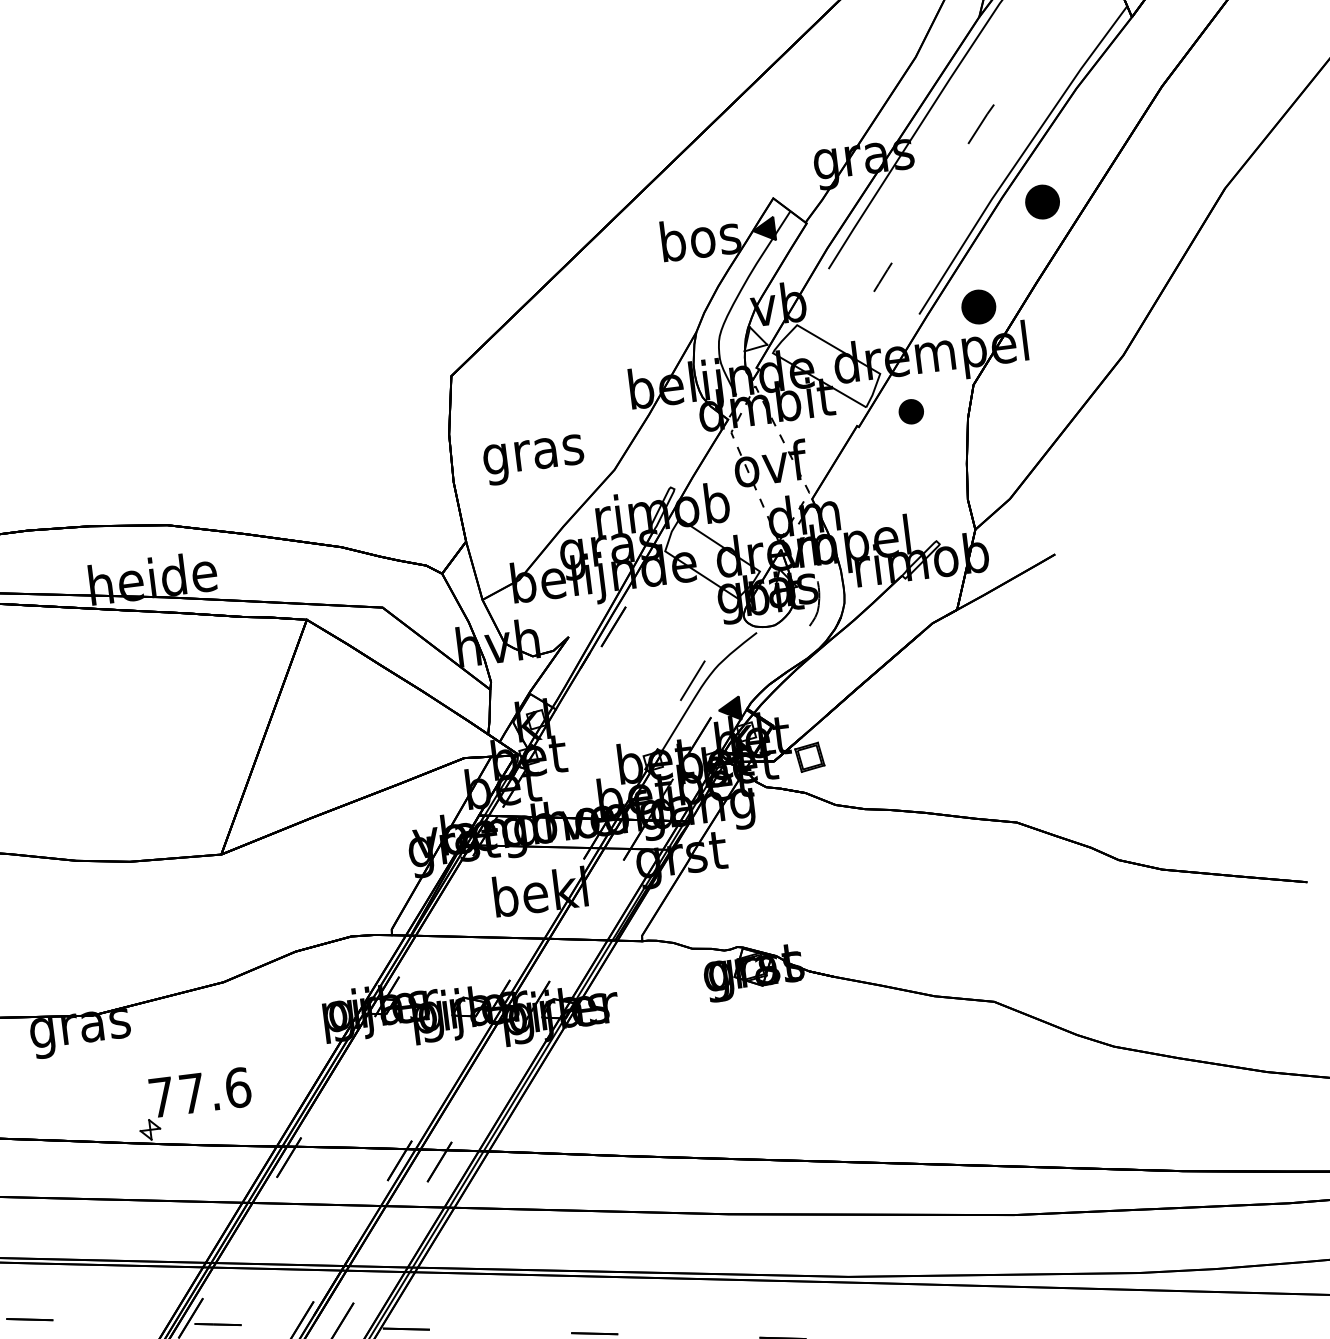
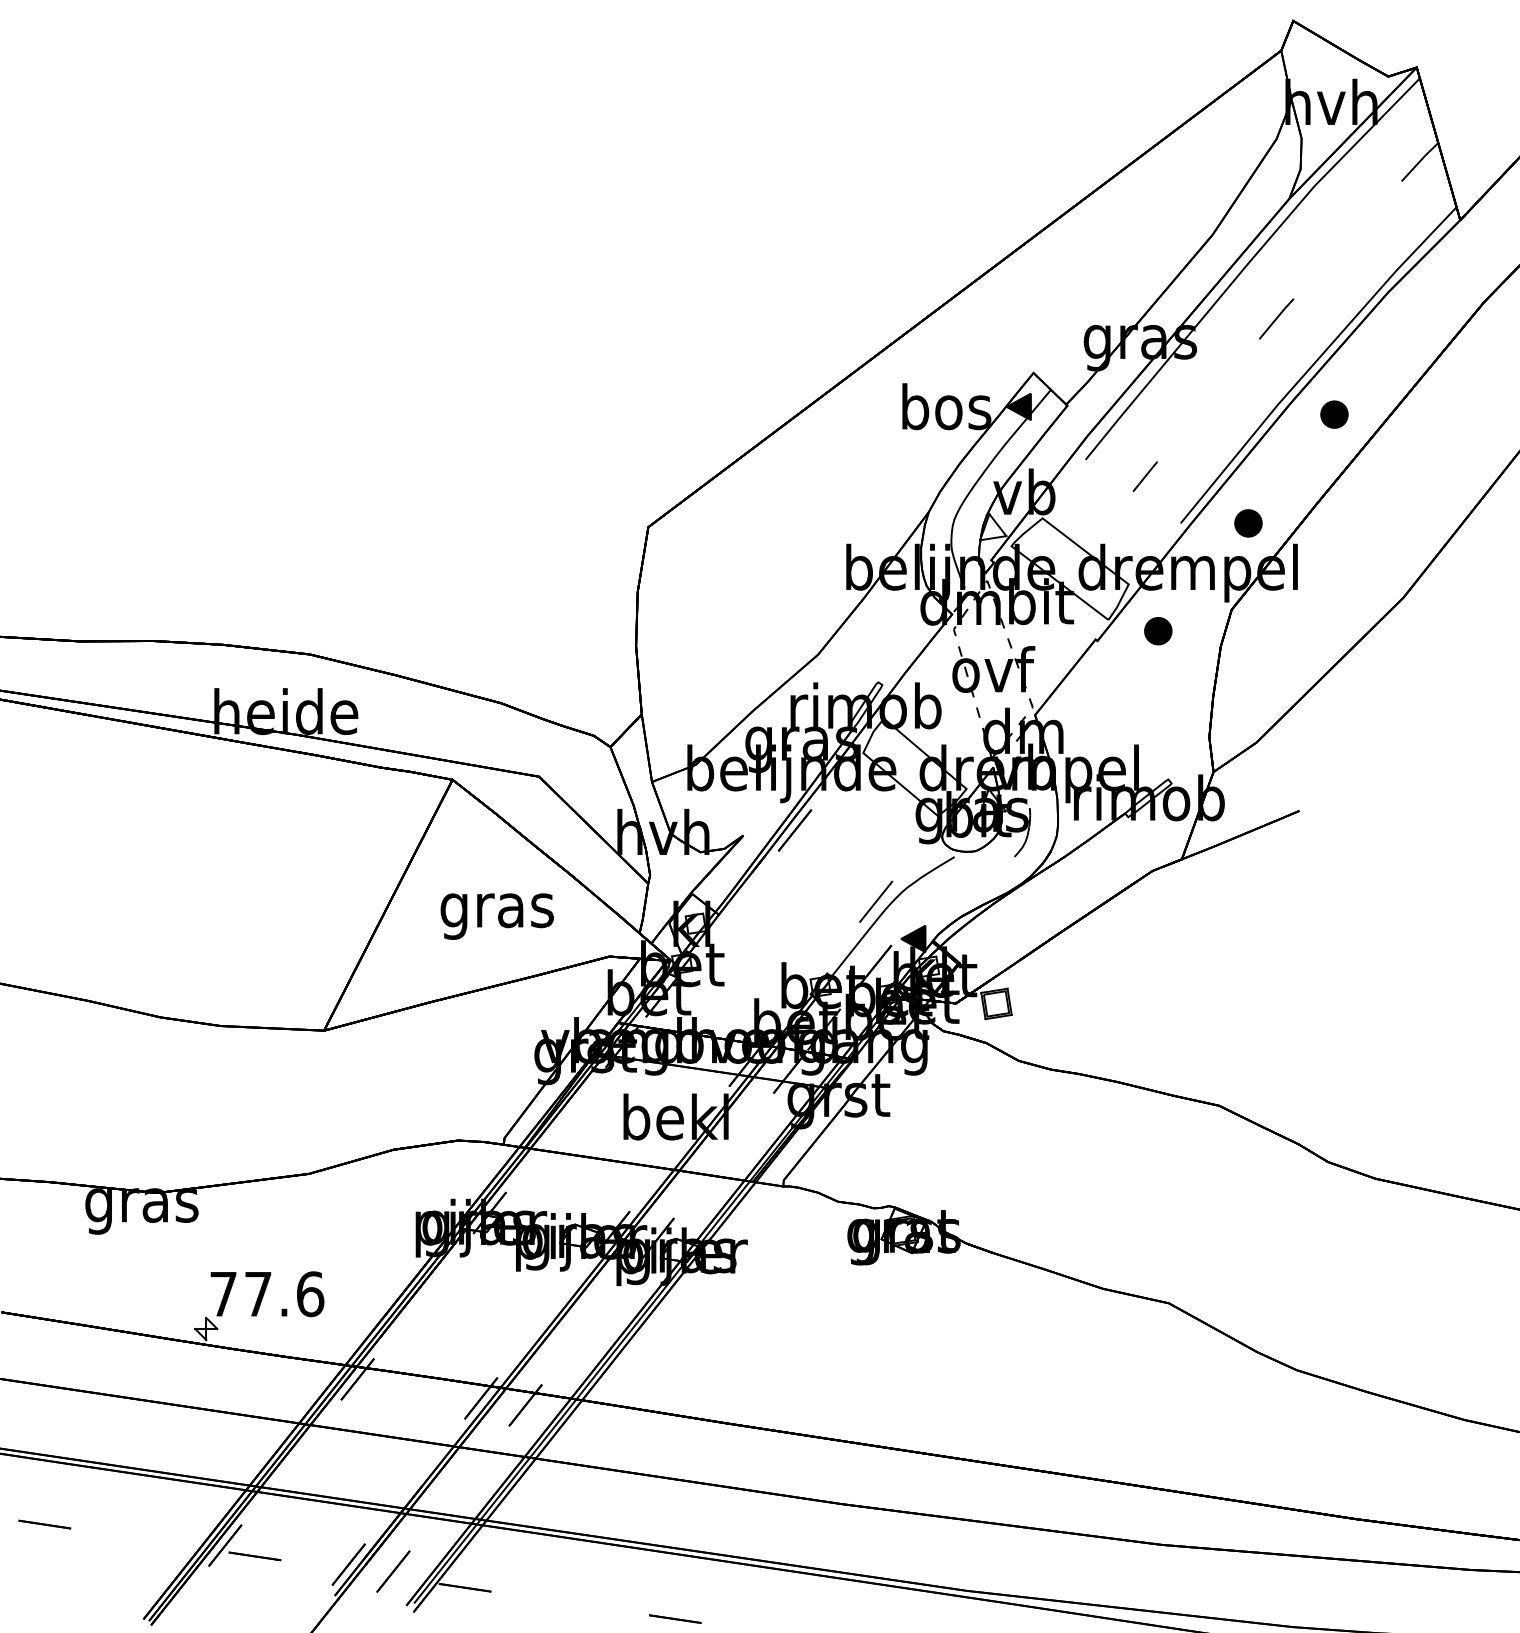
part: (1042, 201) -> (1334, 414), size x0.71
part: (978, 307) -> (1248, 523), size x0.71
text: (533, 460) -> (496, 916), moved

